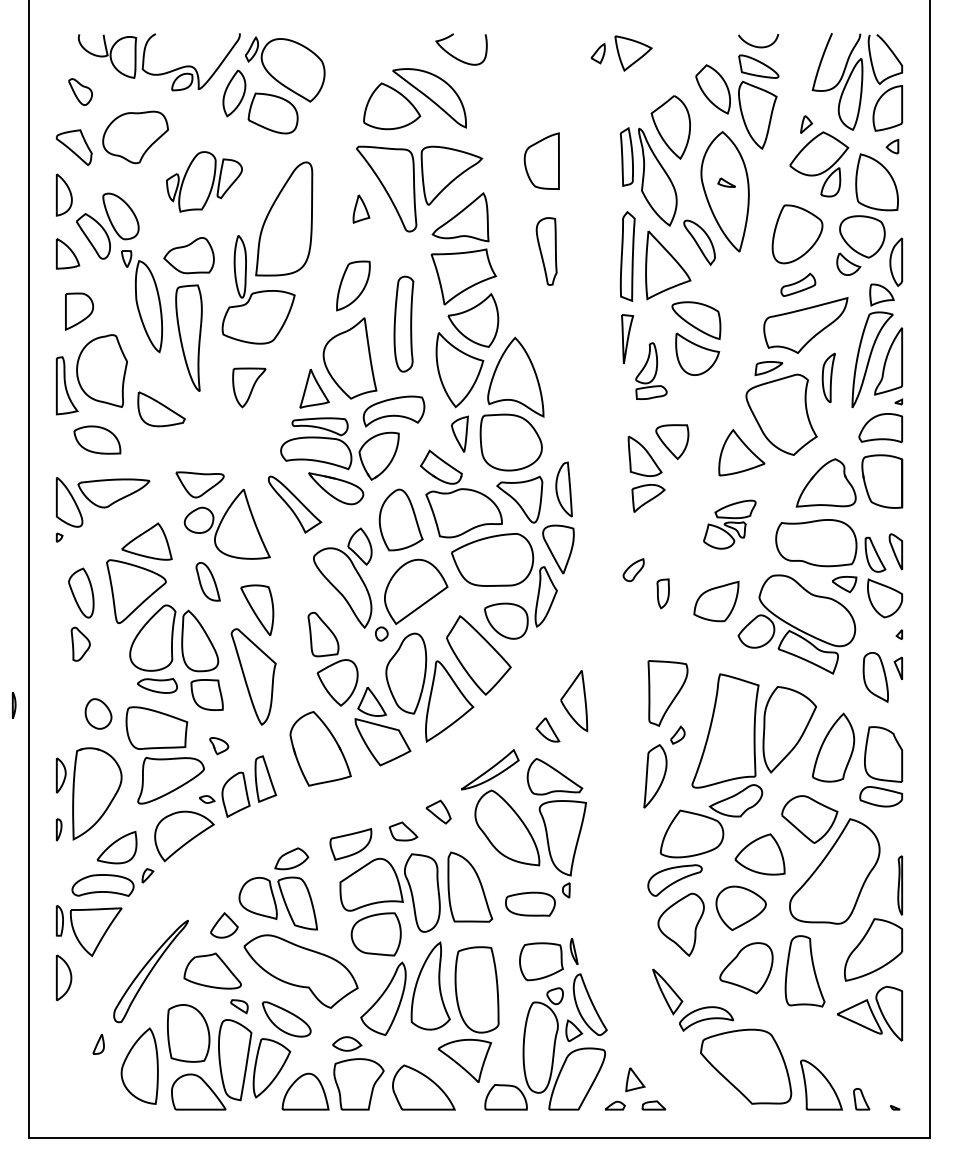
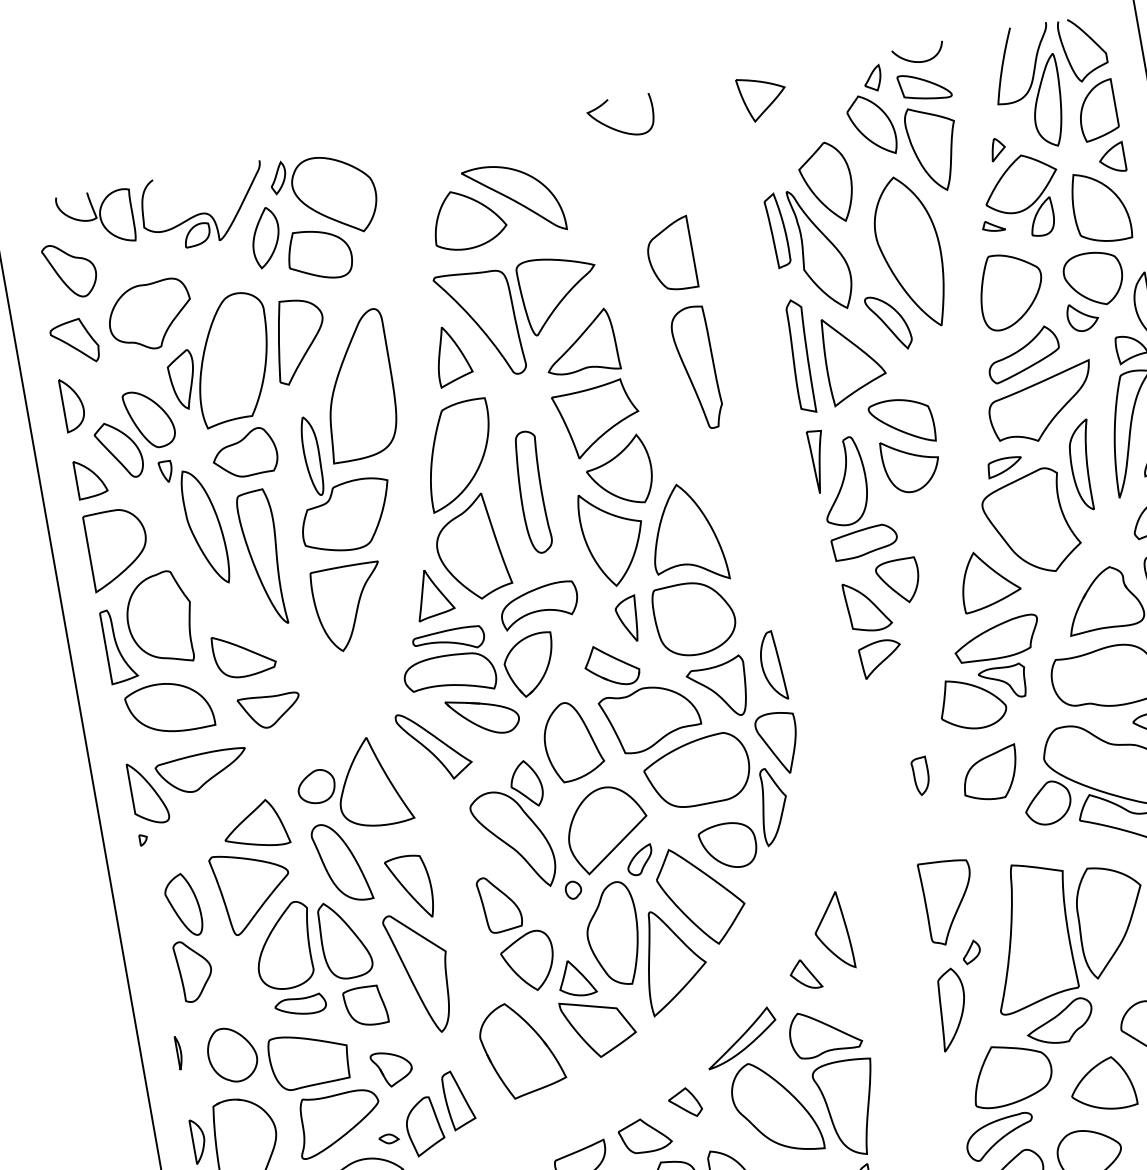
part: (597, 53) -> (871, 78), moved
curve: (455, 56) -> (615, 127), moved
part: (80, 91) -> (70, 269), size x1.67
part: (892, 146) -> (1111, 157), size x1.67
part: (204, 181) -> (247, 356), size x1.67
part: (726, 182) -> (993, 225), moved
part: (361, 208) -> (452, 355), size x1.67
part: (546, 251) -> (696, 368), size x1.43
part: (798, 284) -> (1023, 353), size x1.67
part: (353, 285) -> (459, 454), size x1.67
part: (79, 311) -> (118, 548), size x1.67
part: (651, 370) -> (856, 495), size x1.67
part: (828, 377) -> (1082, 465), size x1.43
part: (249, 387) -> (350, 607), size x1.67
part: (97, 439) -> (169, 707), size x1.43
part: (199, 484) -> (269, 710), moved
part: (729, 524) -> (989, 673), size x1.67
part: (633, 570) -> (639, 860), moved
part: (207, 581) -> (340, 862), size x1.67
part: (80, 643) -> (193, 969), size x1.43
part: (13, 705) -> (178, 1053), moved
part: (98, 713) -> (232, 1054), size x1.43
part: (219, 745) -> (392, 1067), size x1.67
part: (403, 831) -> (645, 1135), size x1.43

